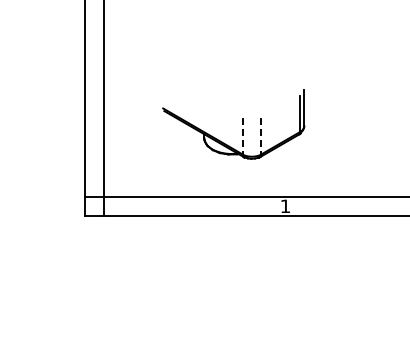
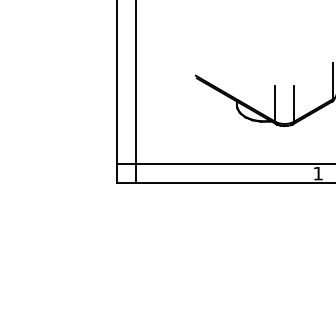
line: (242, 136) -> (275, 103), dashed -> solid
line: (261, 136) -> (294, 103), dashed -> solid

